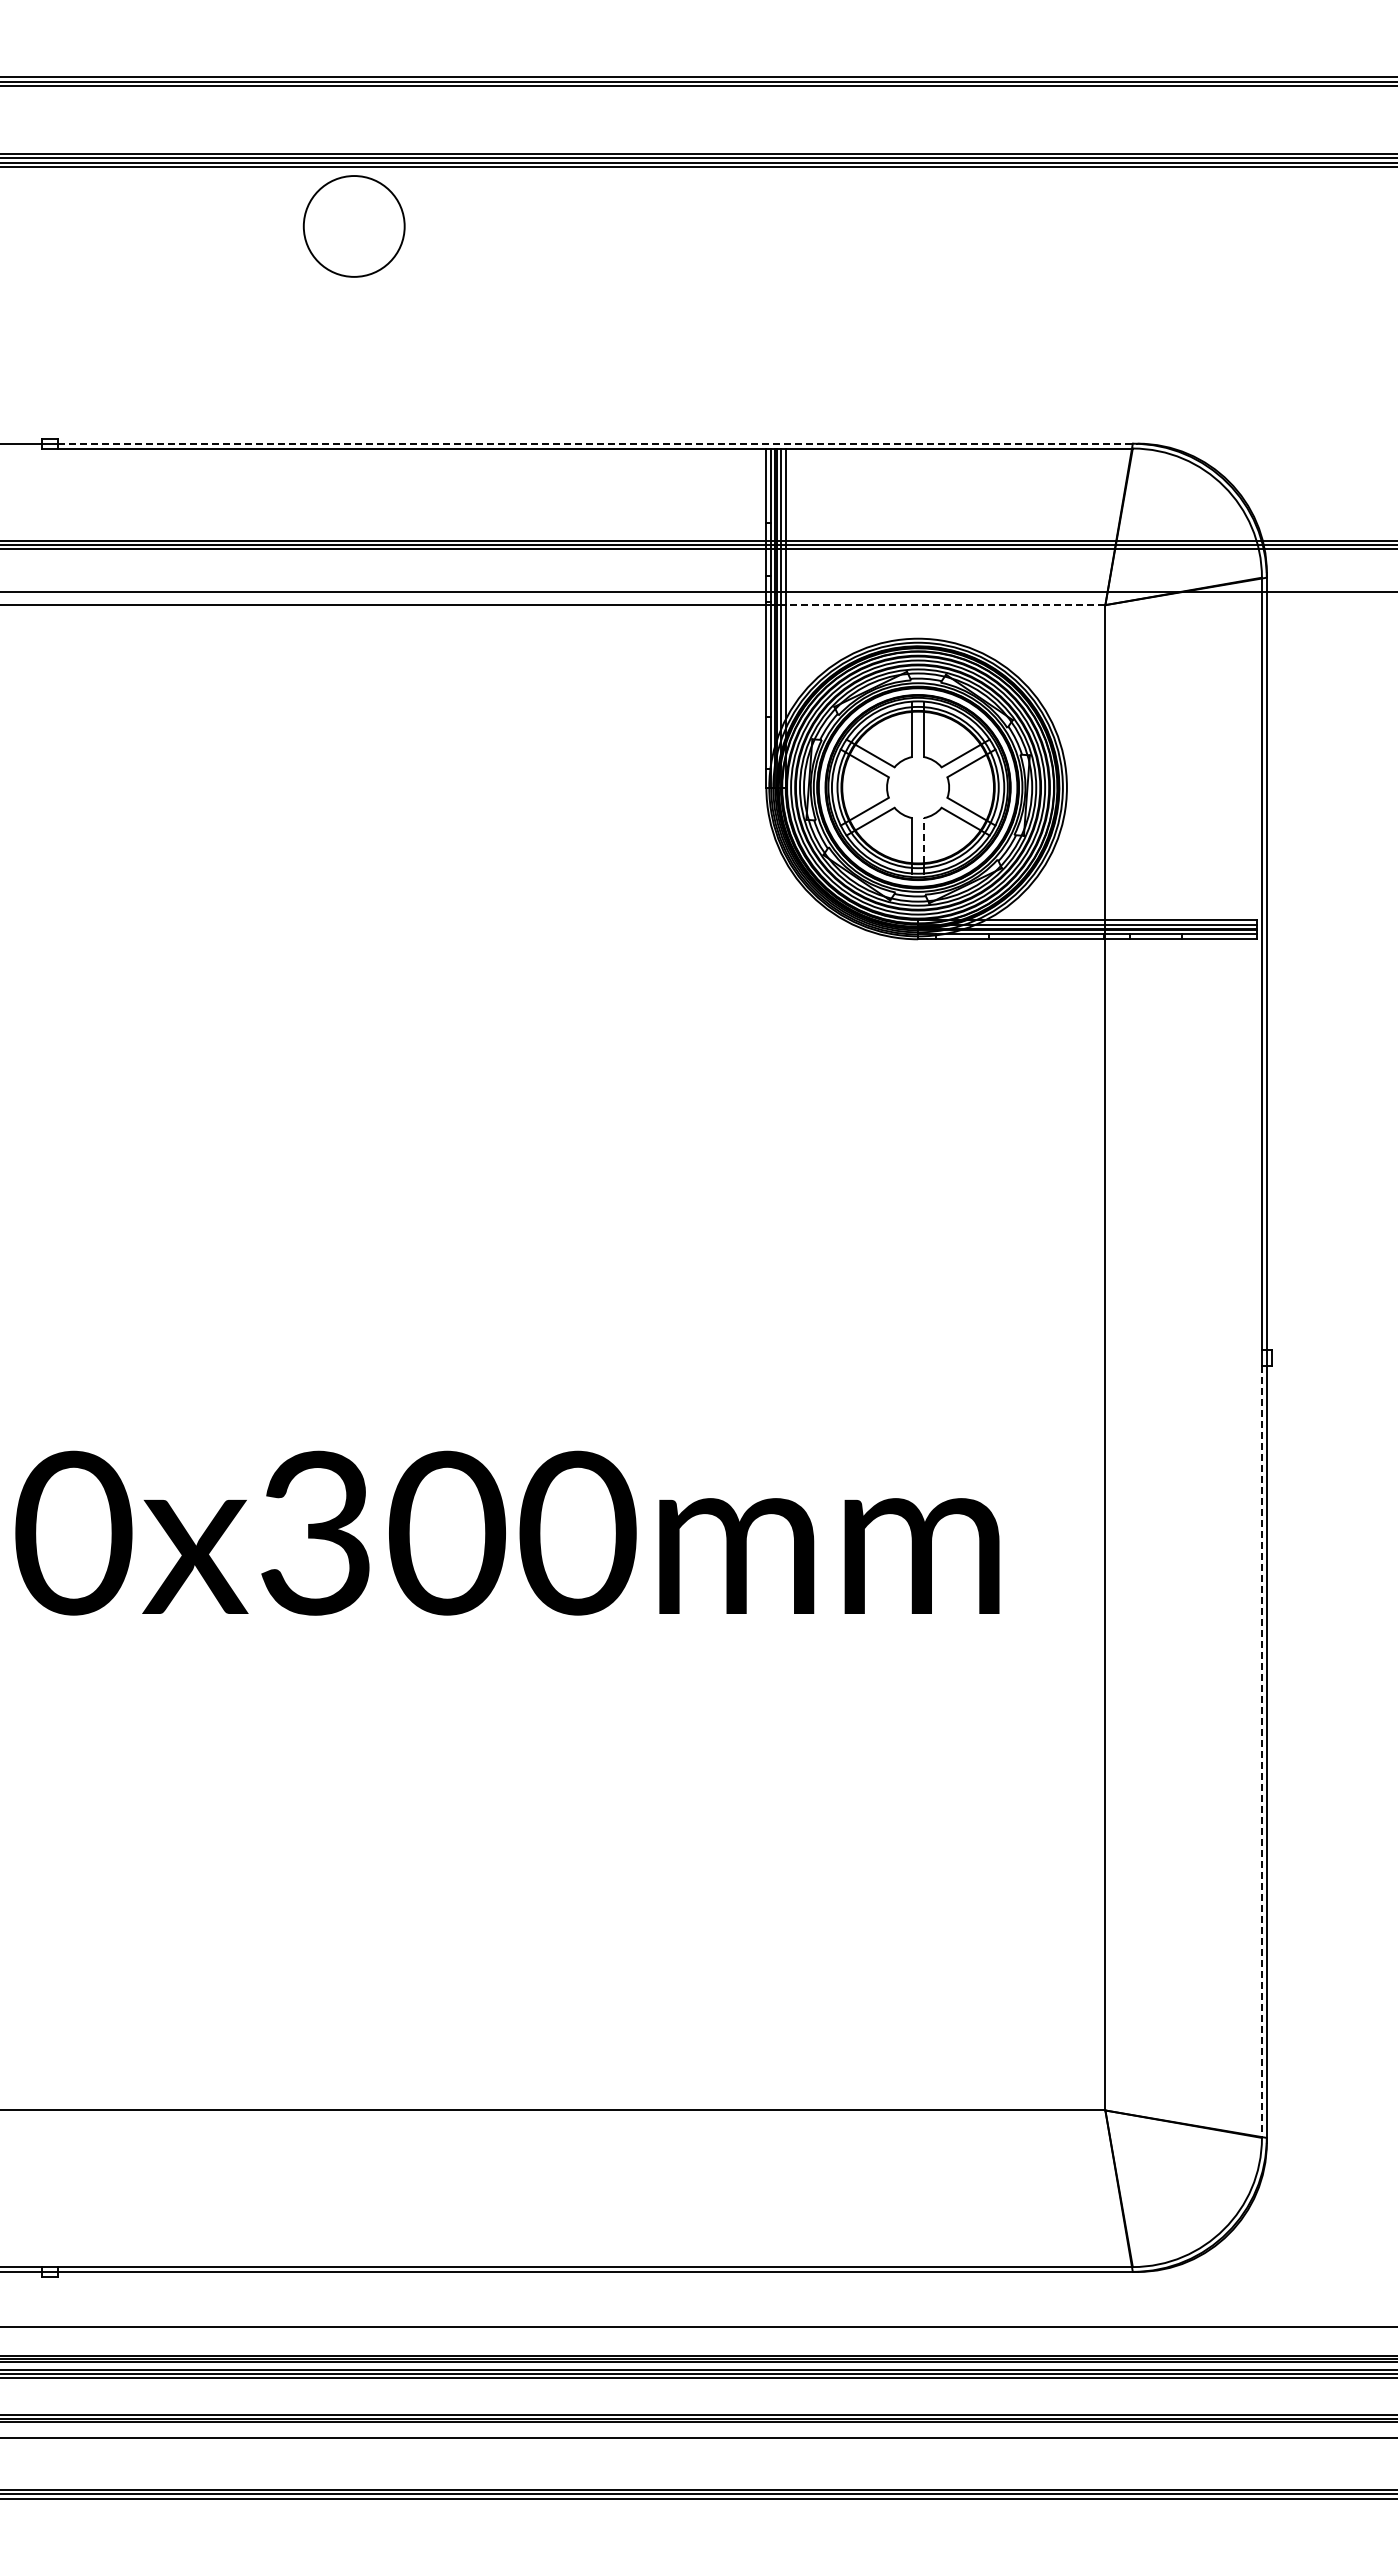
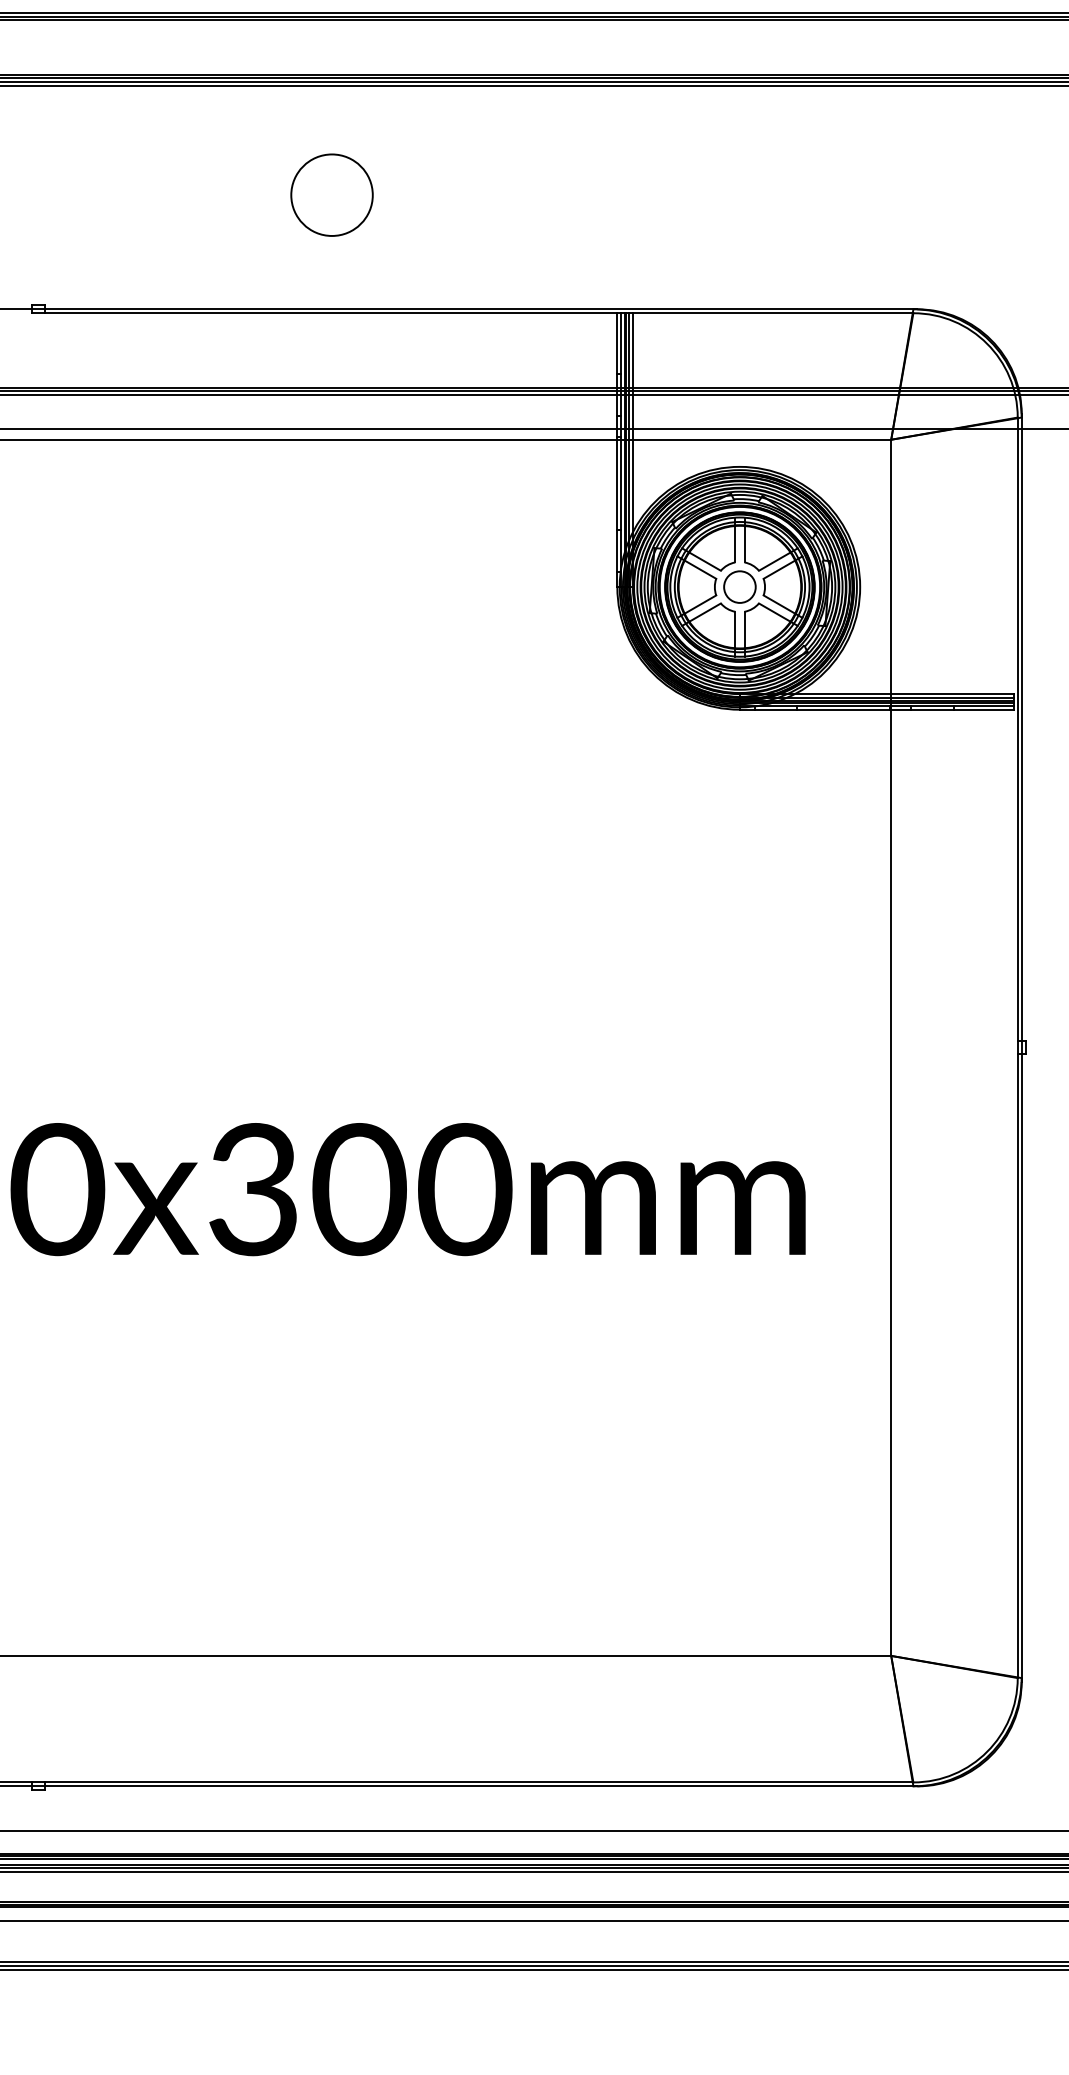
circle: (353, 226) -> (331, 195), moved
line: (597, 443) -> (480, 309), dashed -> solid
line: (945, 605) -> (762, 440), dashed -> solid
circle: (917, 787) -> (739, 587), added
line: (923, 840) -> (744, 629), dashed -> solid
line: (1261, 1752) -> (1017, 1366), dashed -> solid

